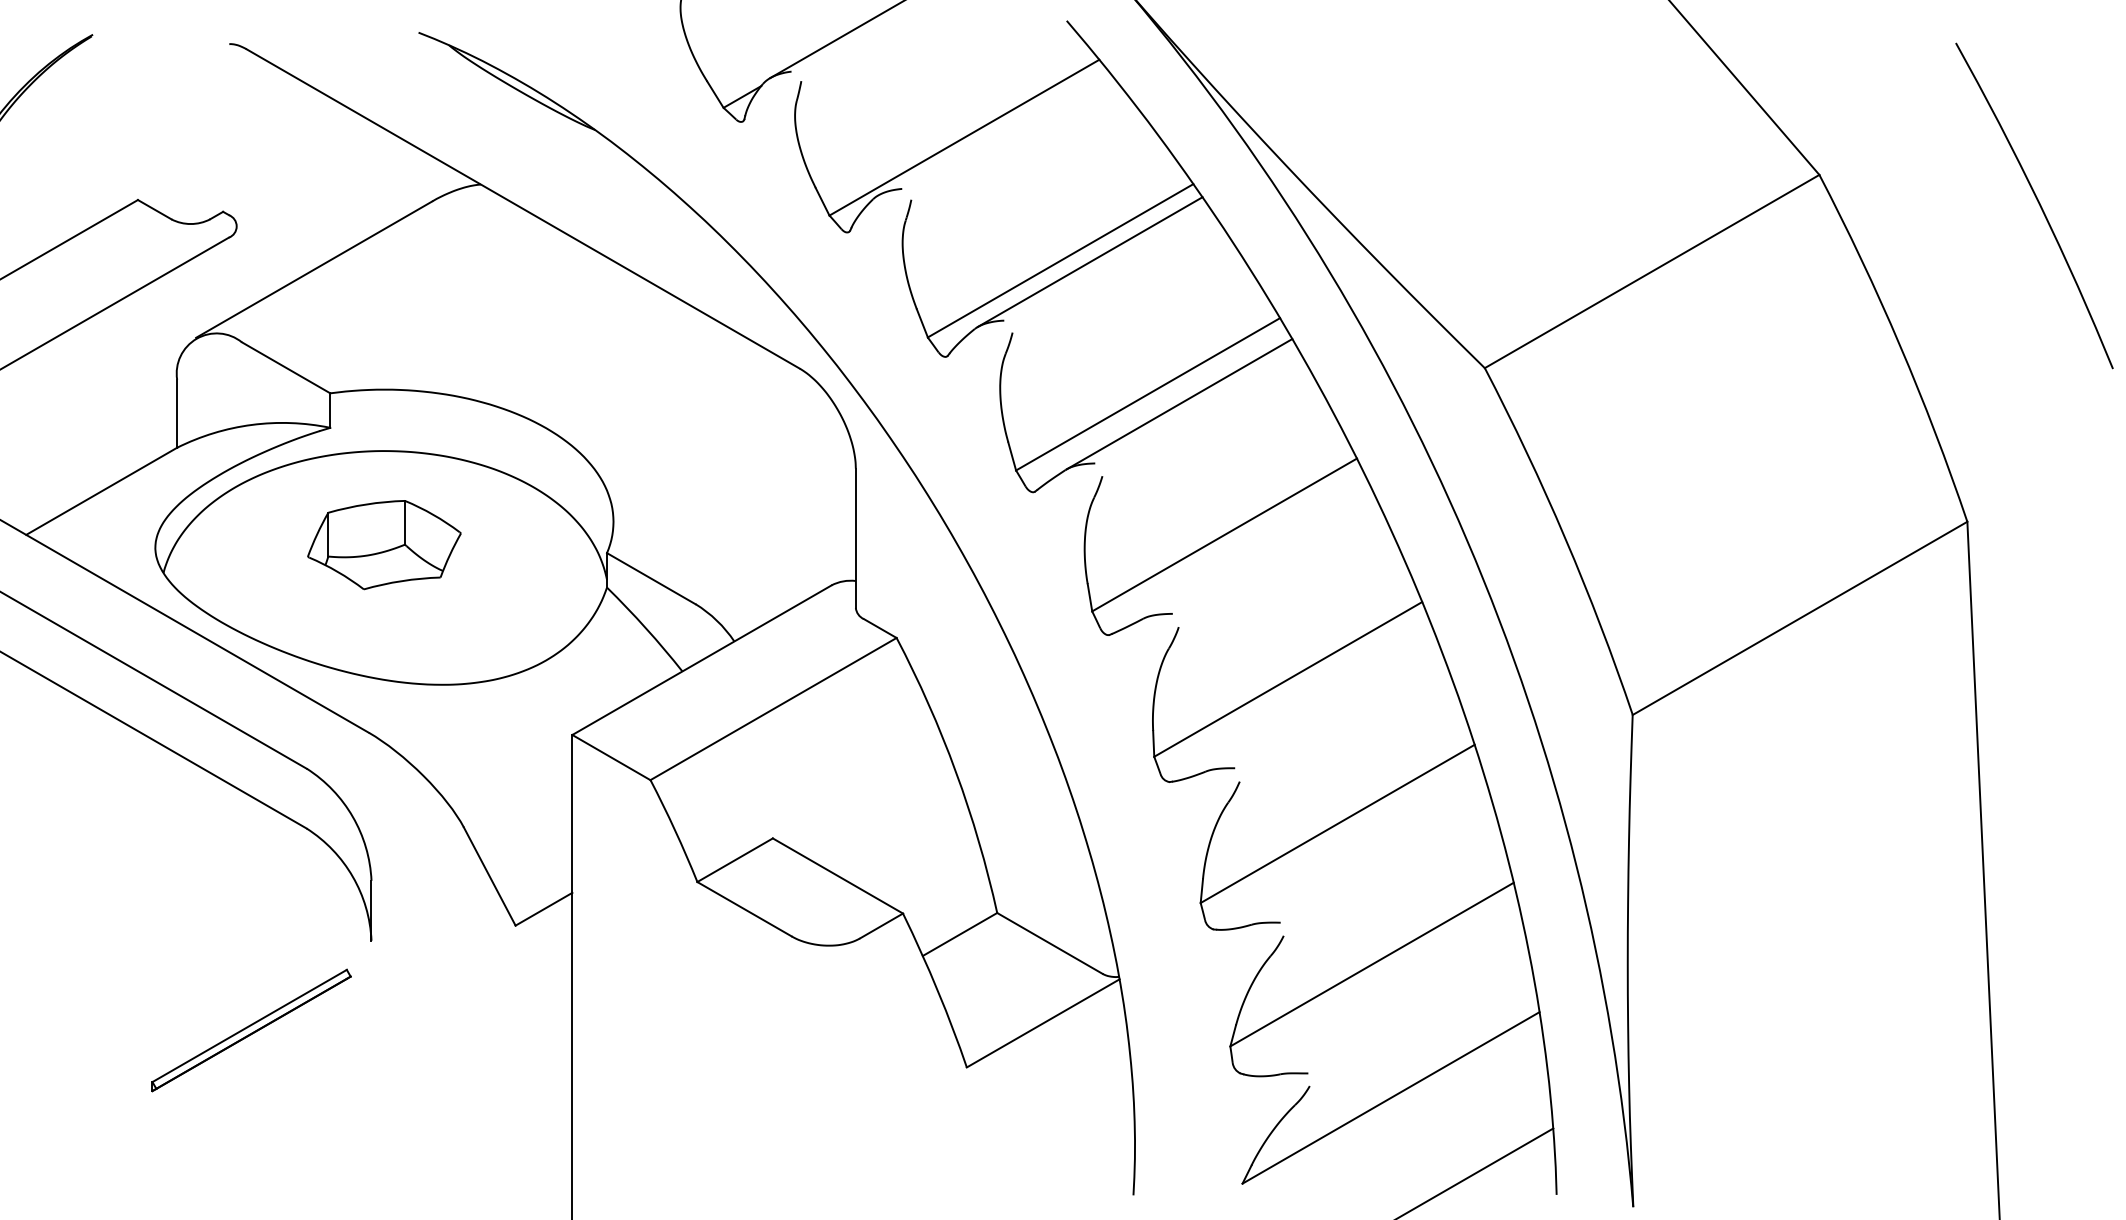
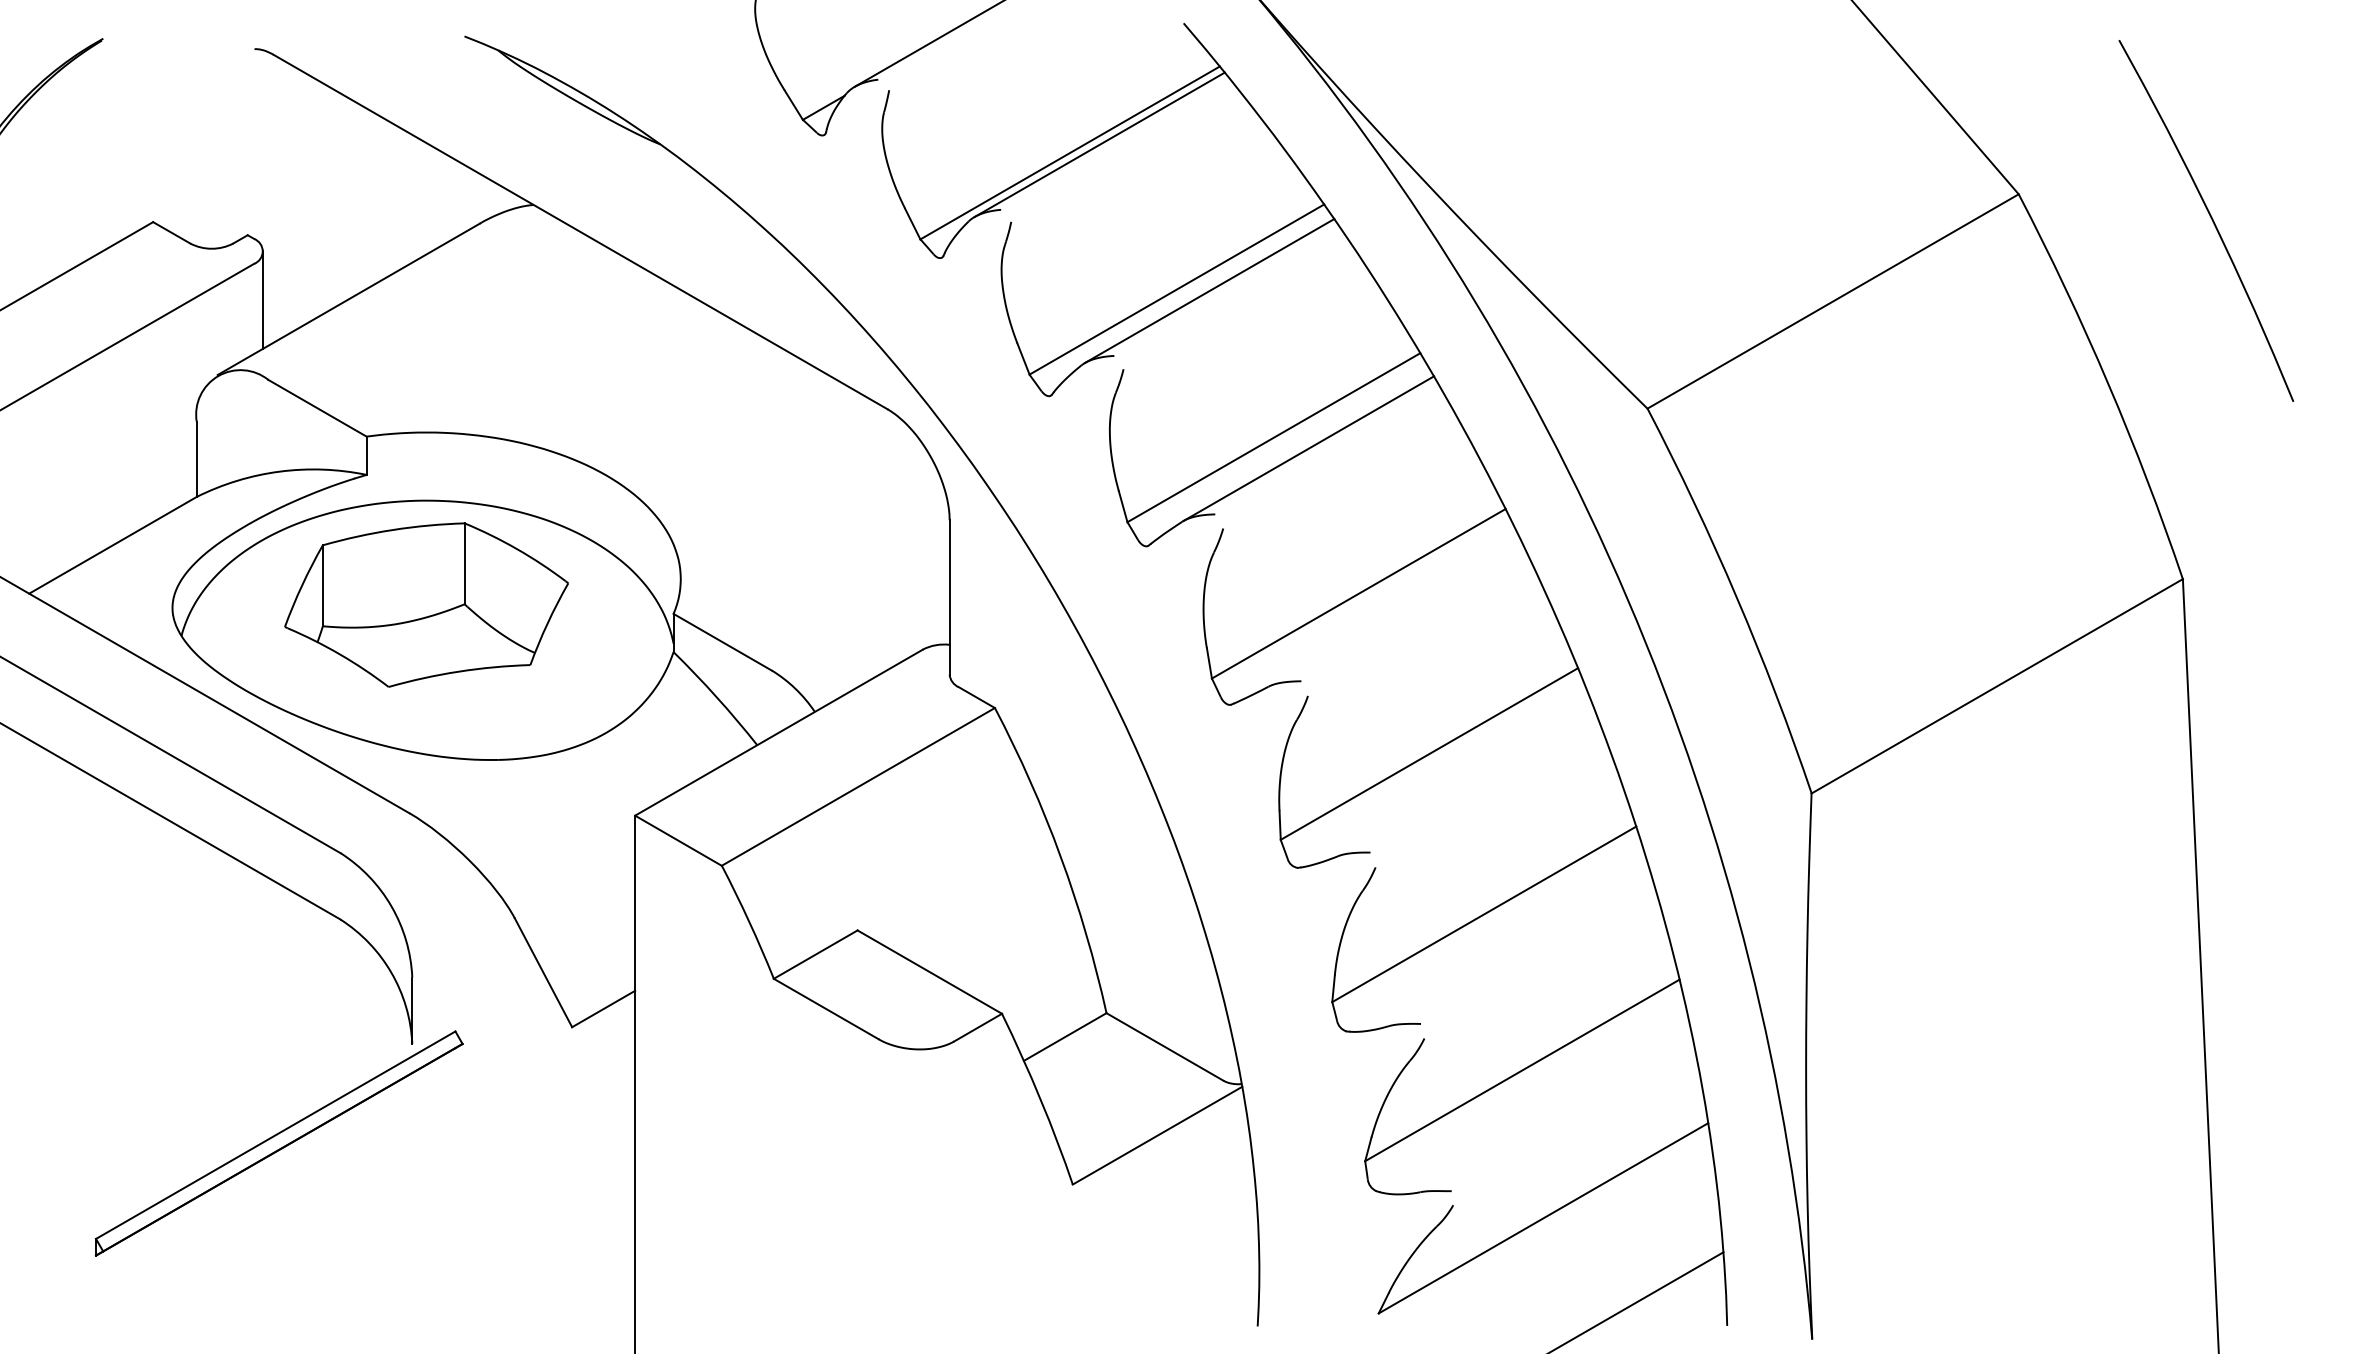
line: (990, 130) -> (1099, 144), added
curve: (2038, 204) -> (2210, 219), moved
line: (237, 270) -> (263, 300), added
part: (384, 544) -> (426, 604), size x1.67
part: (251, 1030) -> (279, 1143), size x1.67

